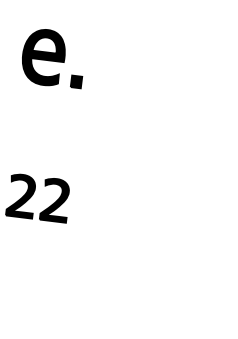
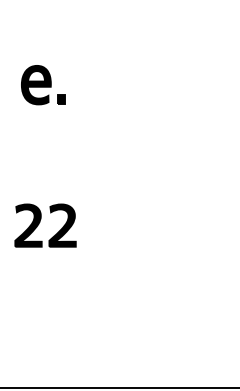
part: (52, 57) -> (42, 84), size x0.7

